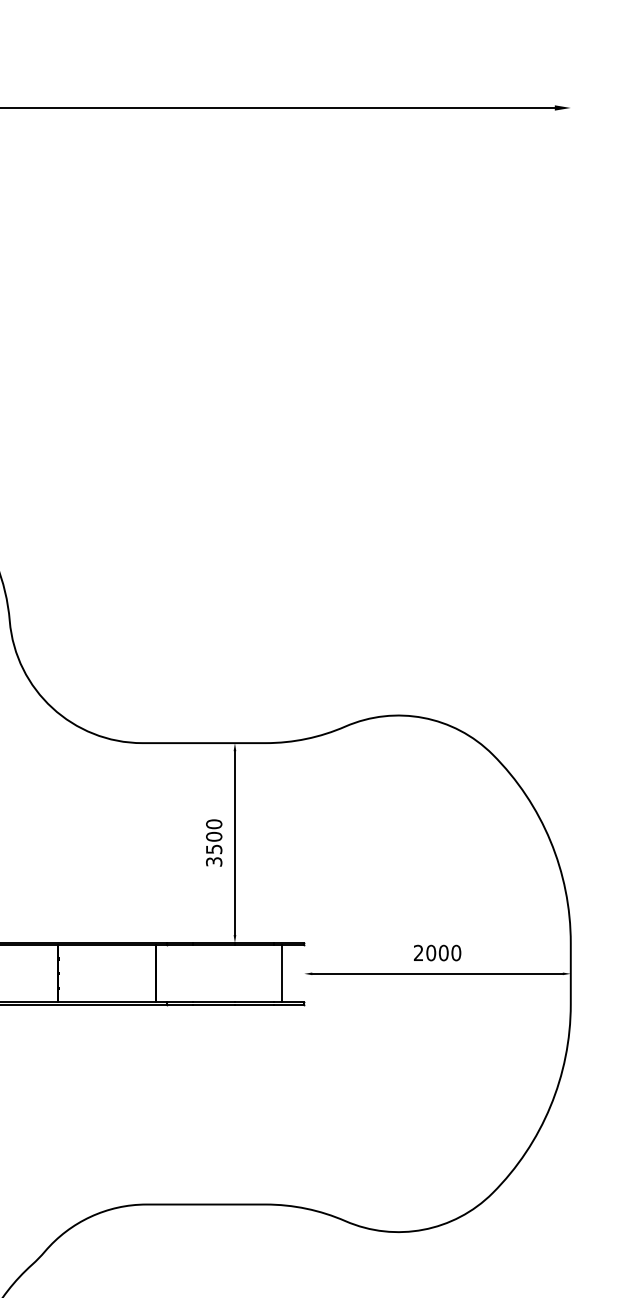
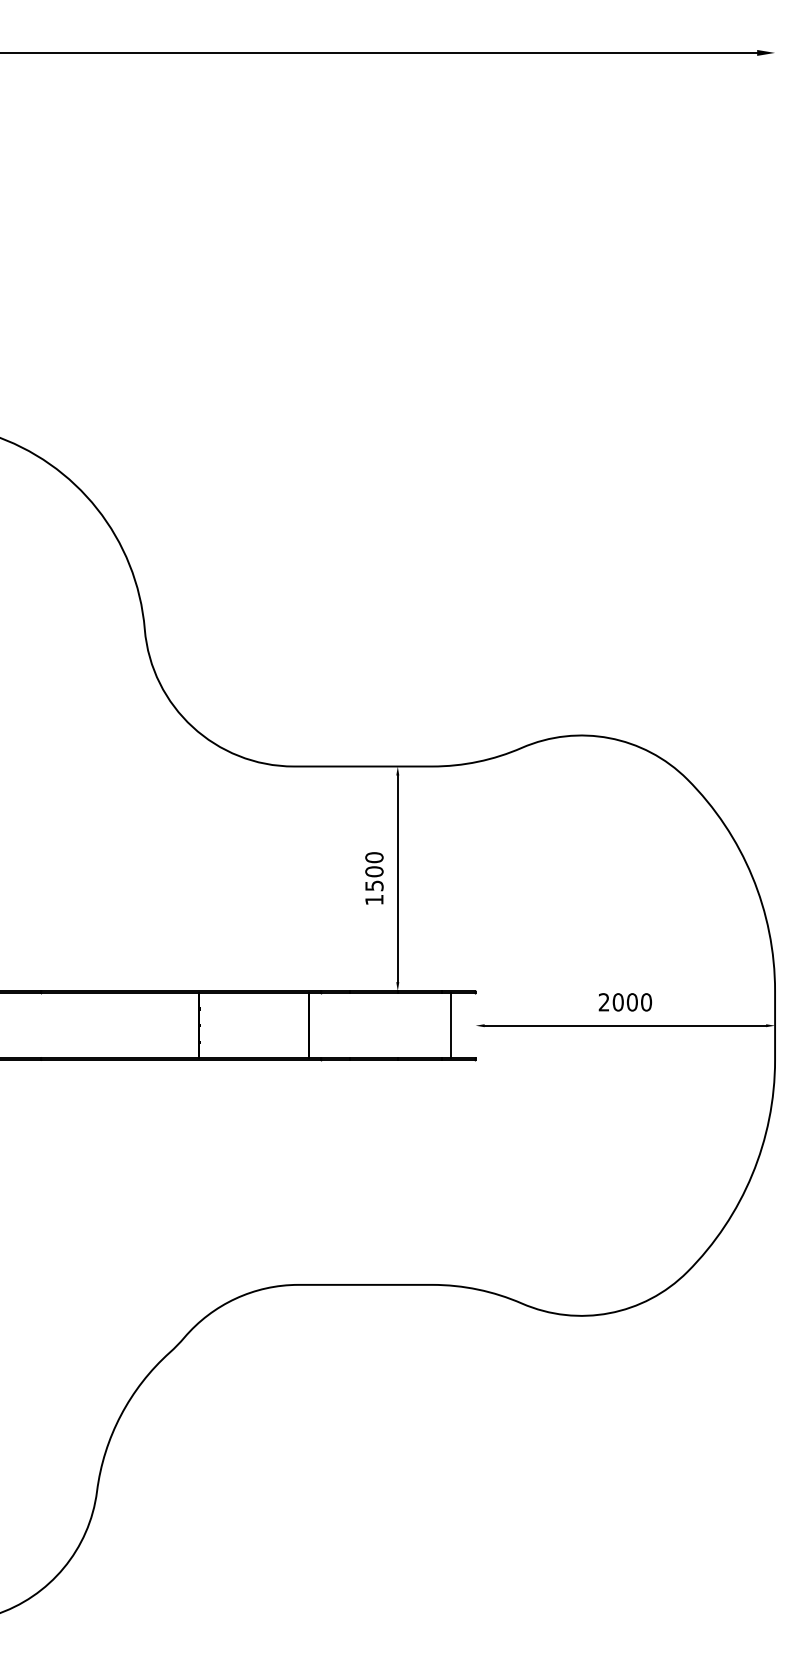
text: (214, 861) -> (374, 899), 3500 -> 1500

